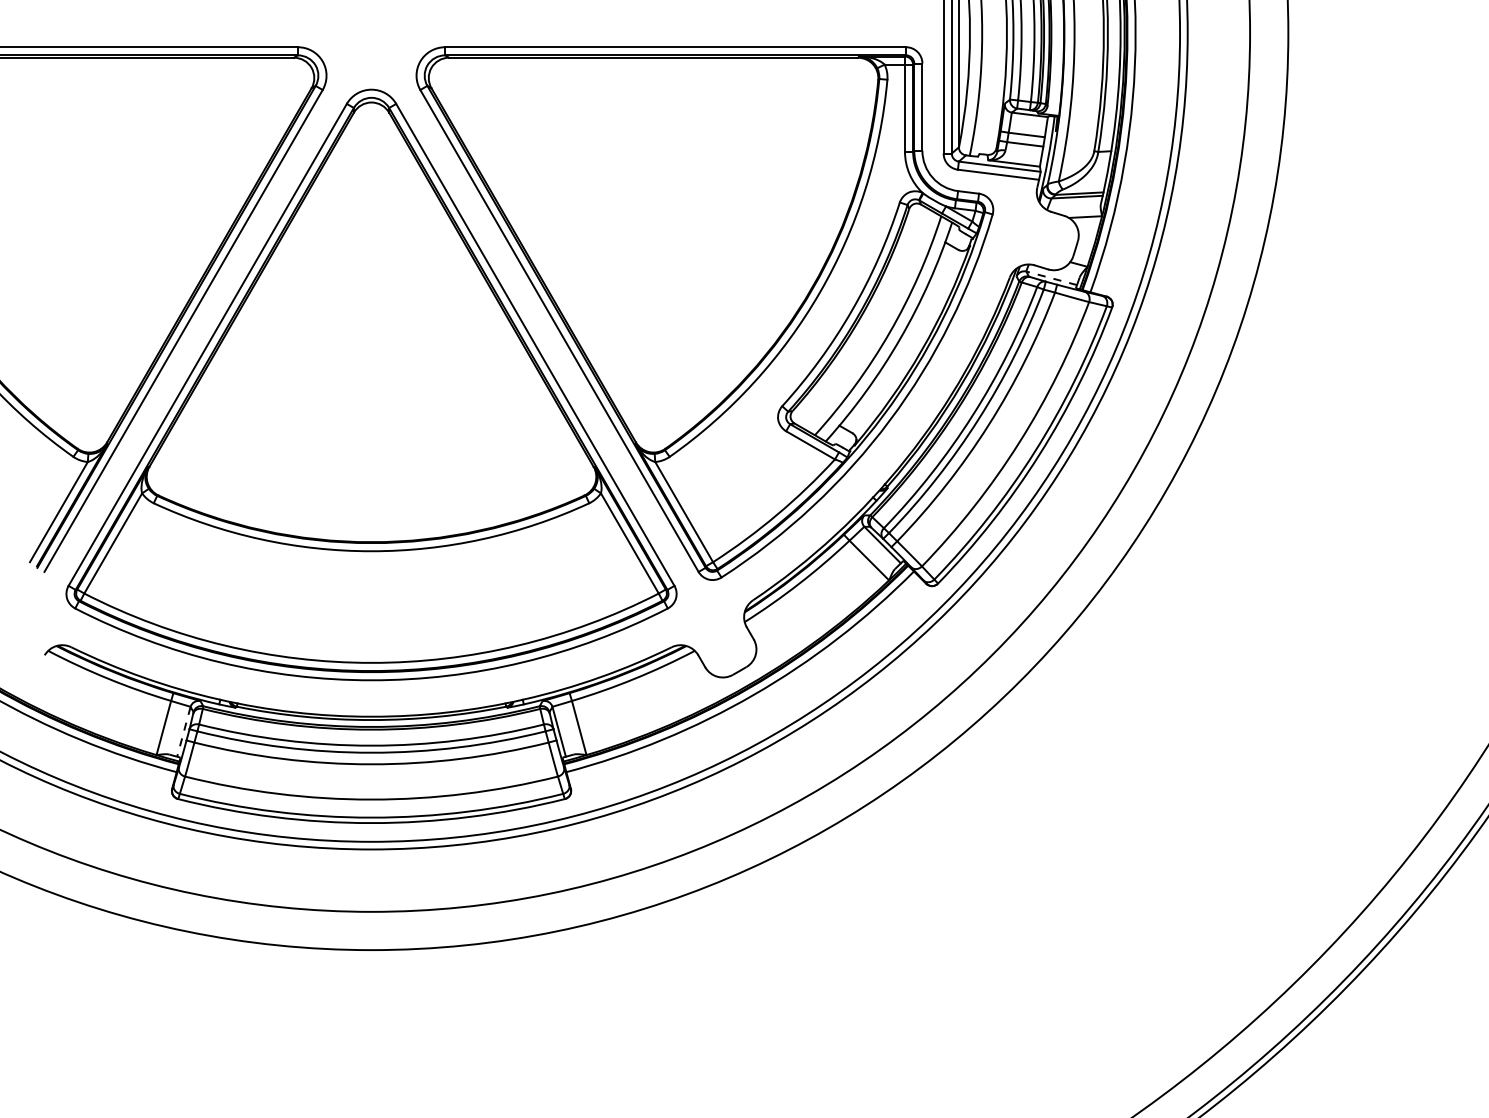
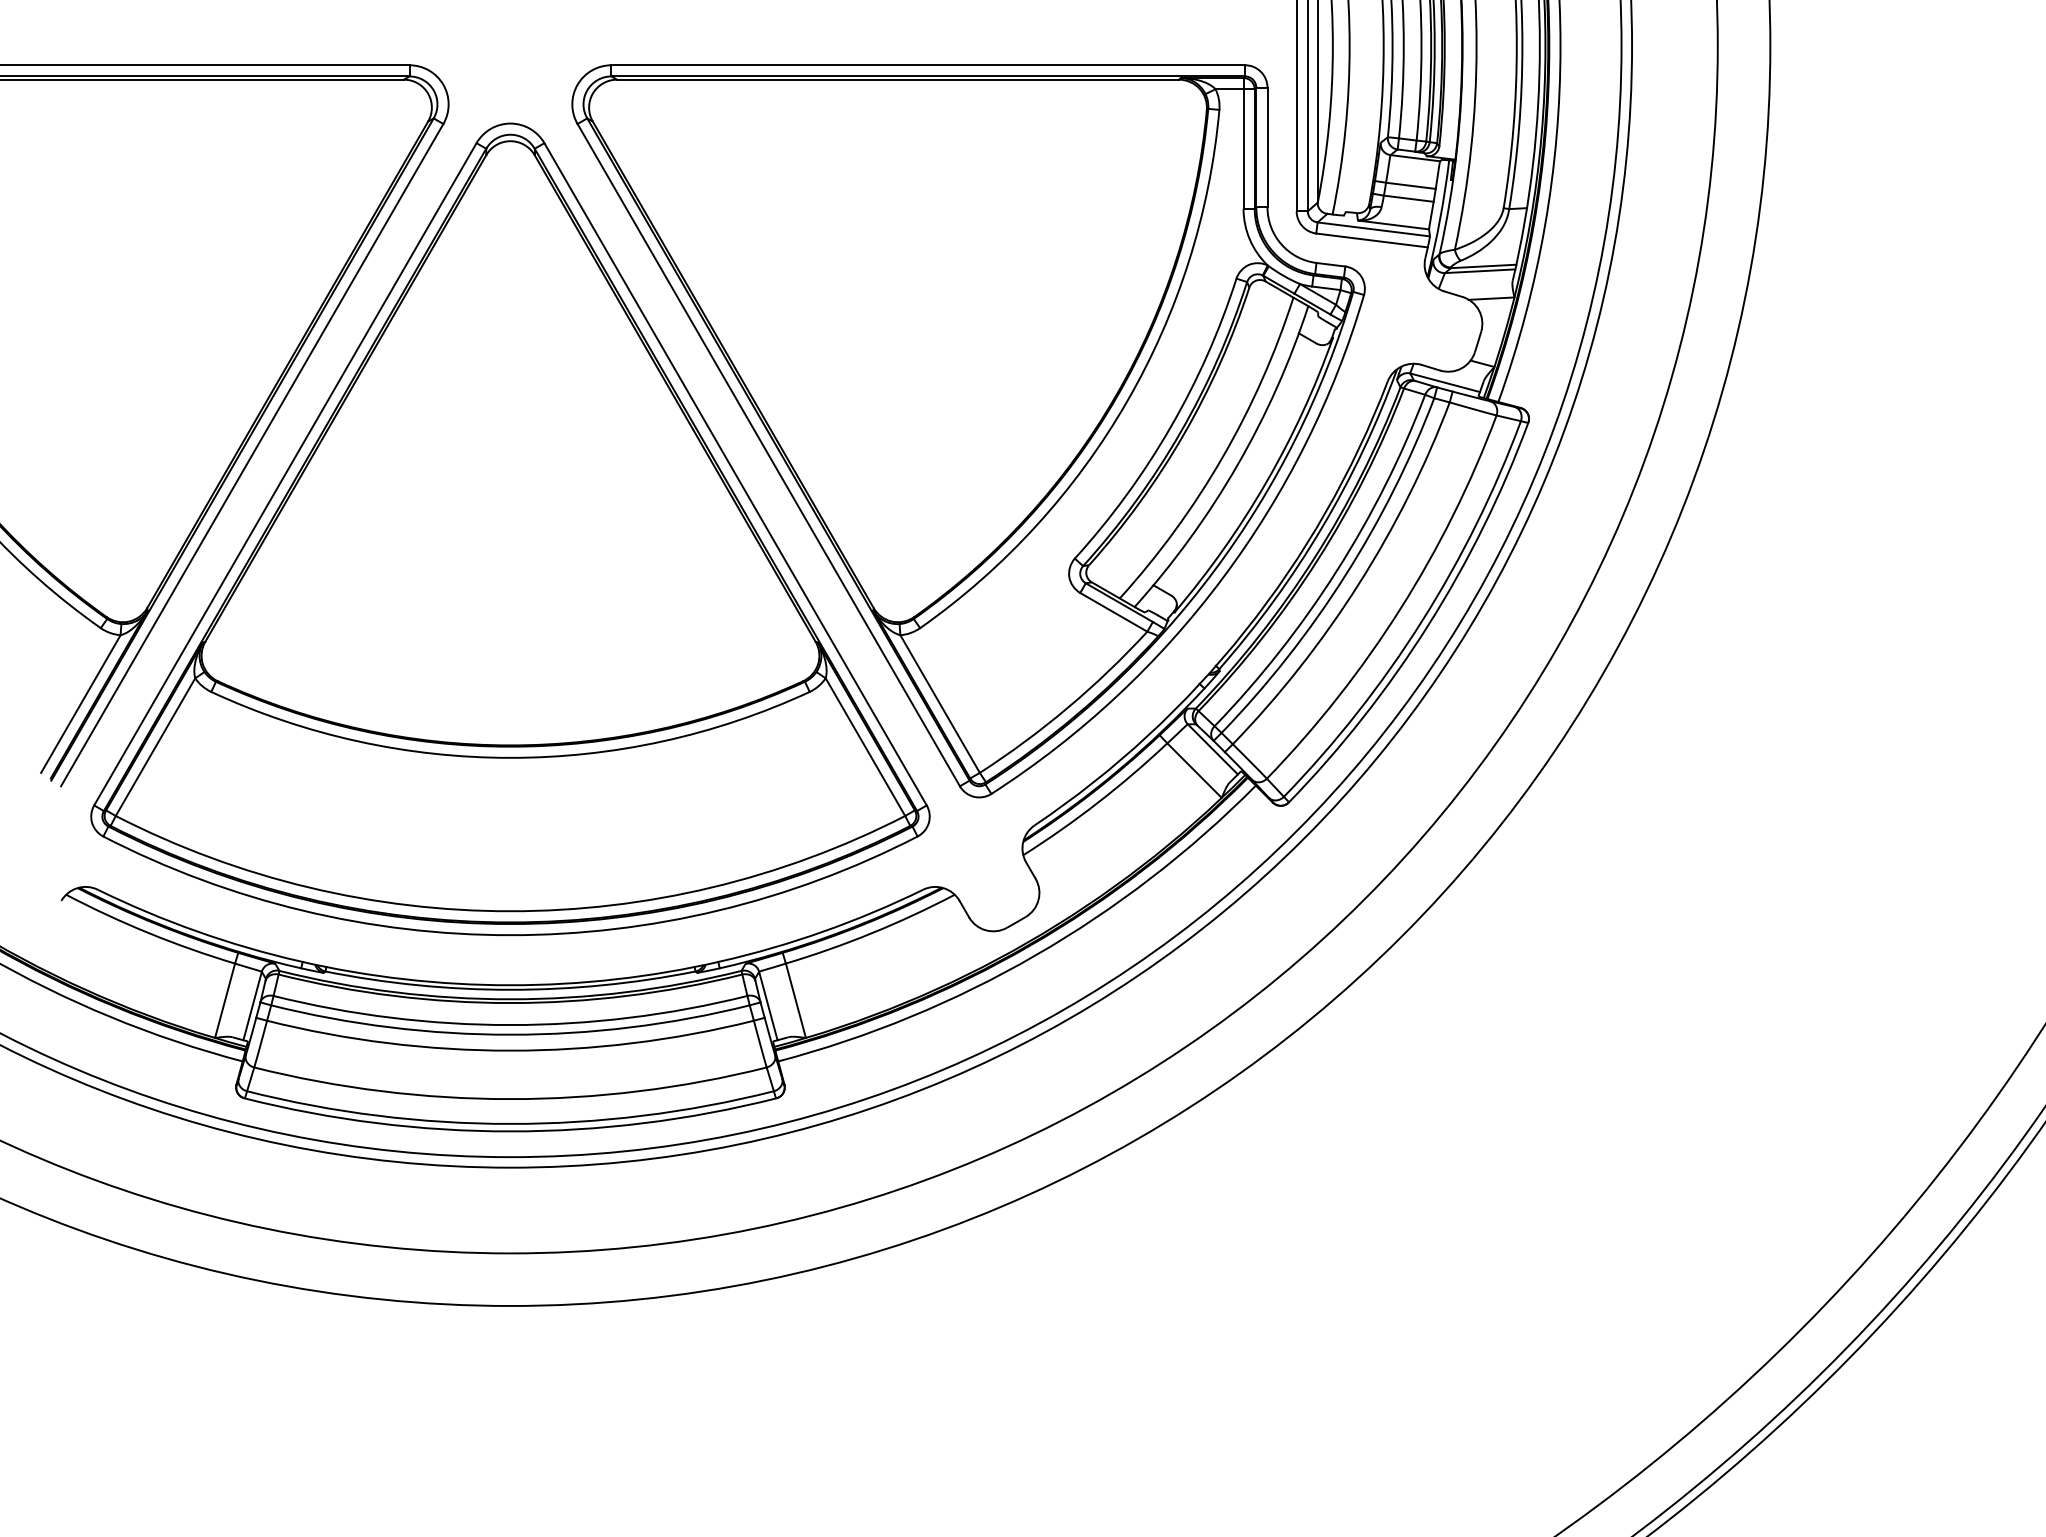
line: (1051, 278) -> (1444, 382), dashed -> solid
line: (183, 732) -> (252, 1006), dashed -> solid

